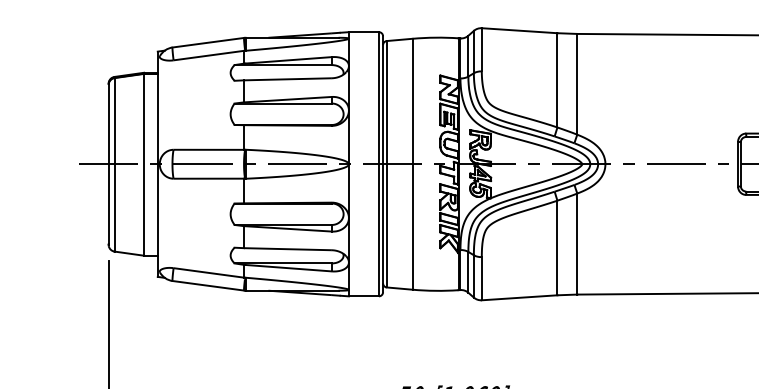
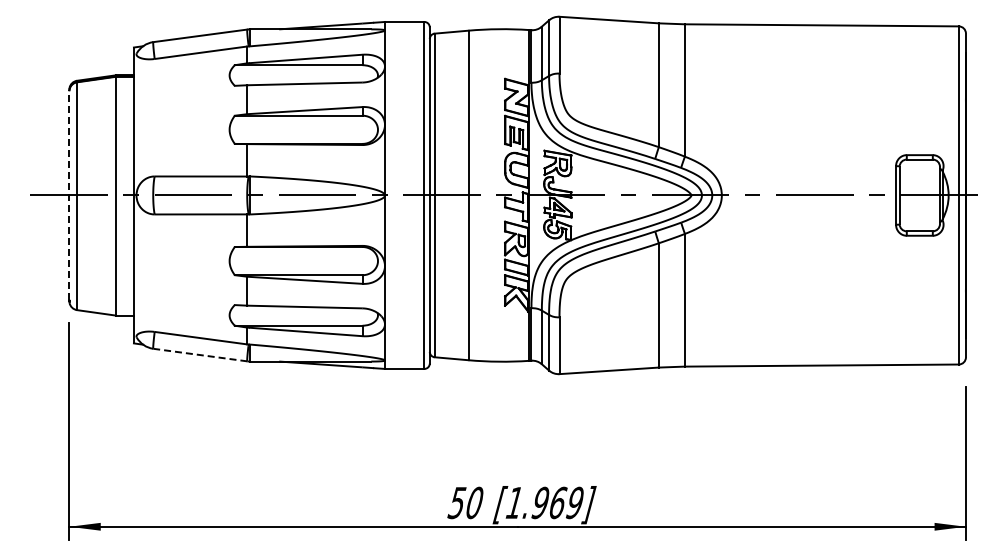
line: (108, 163) -> (69, 194), solid -> dashed
line: (207, 286) -> (199, 355), solid -> dashed

